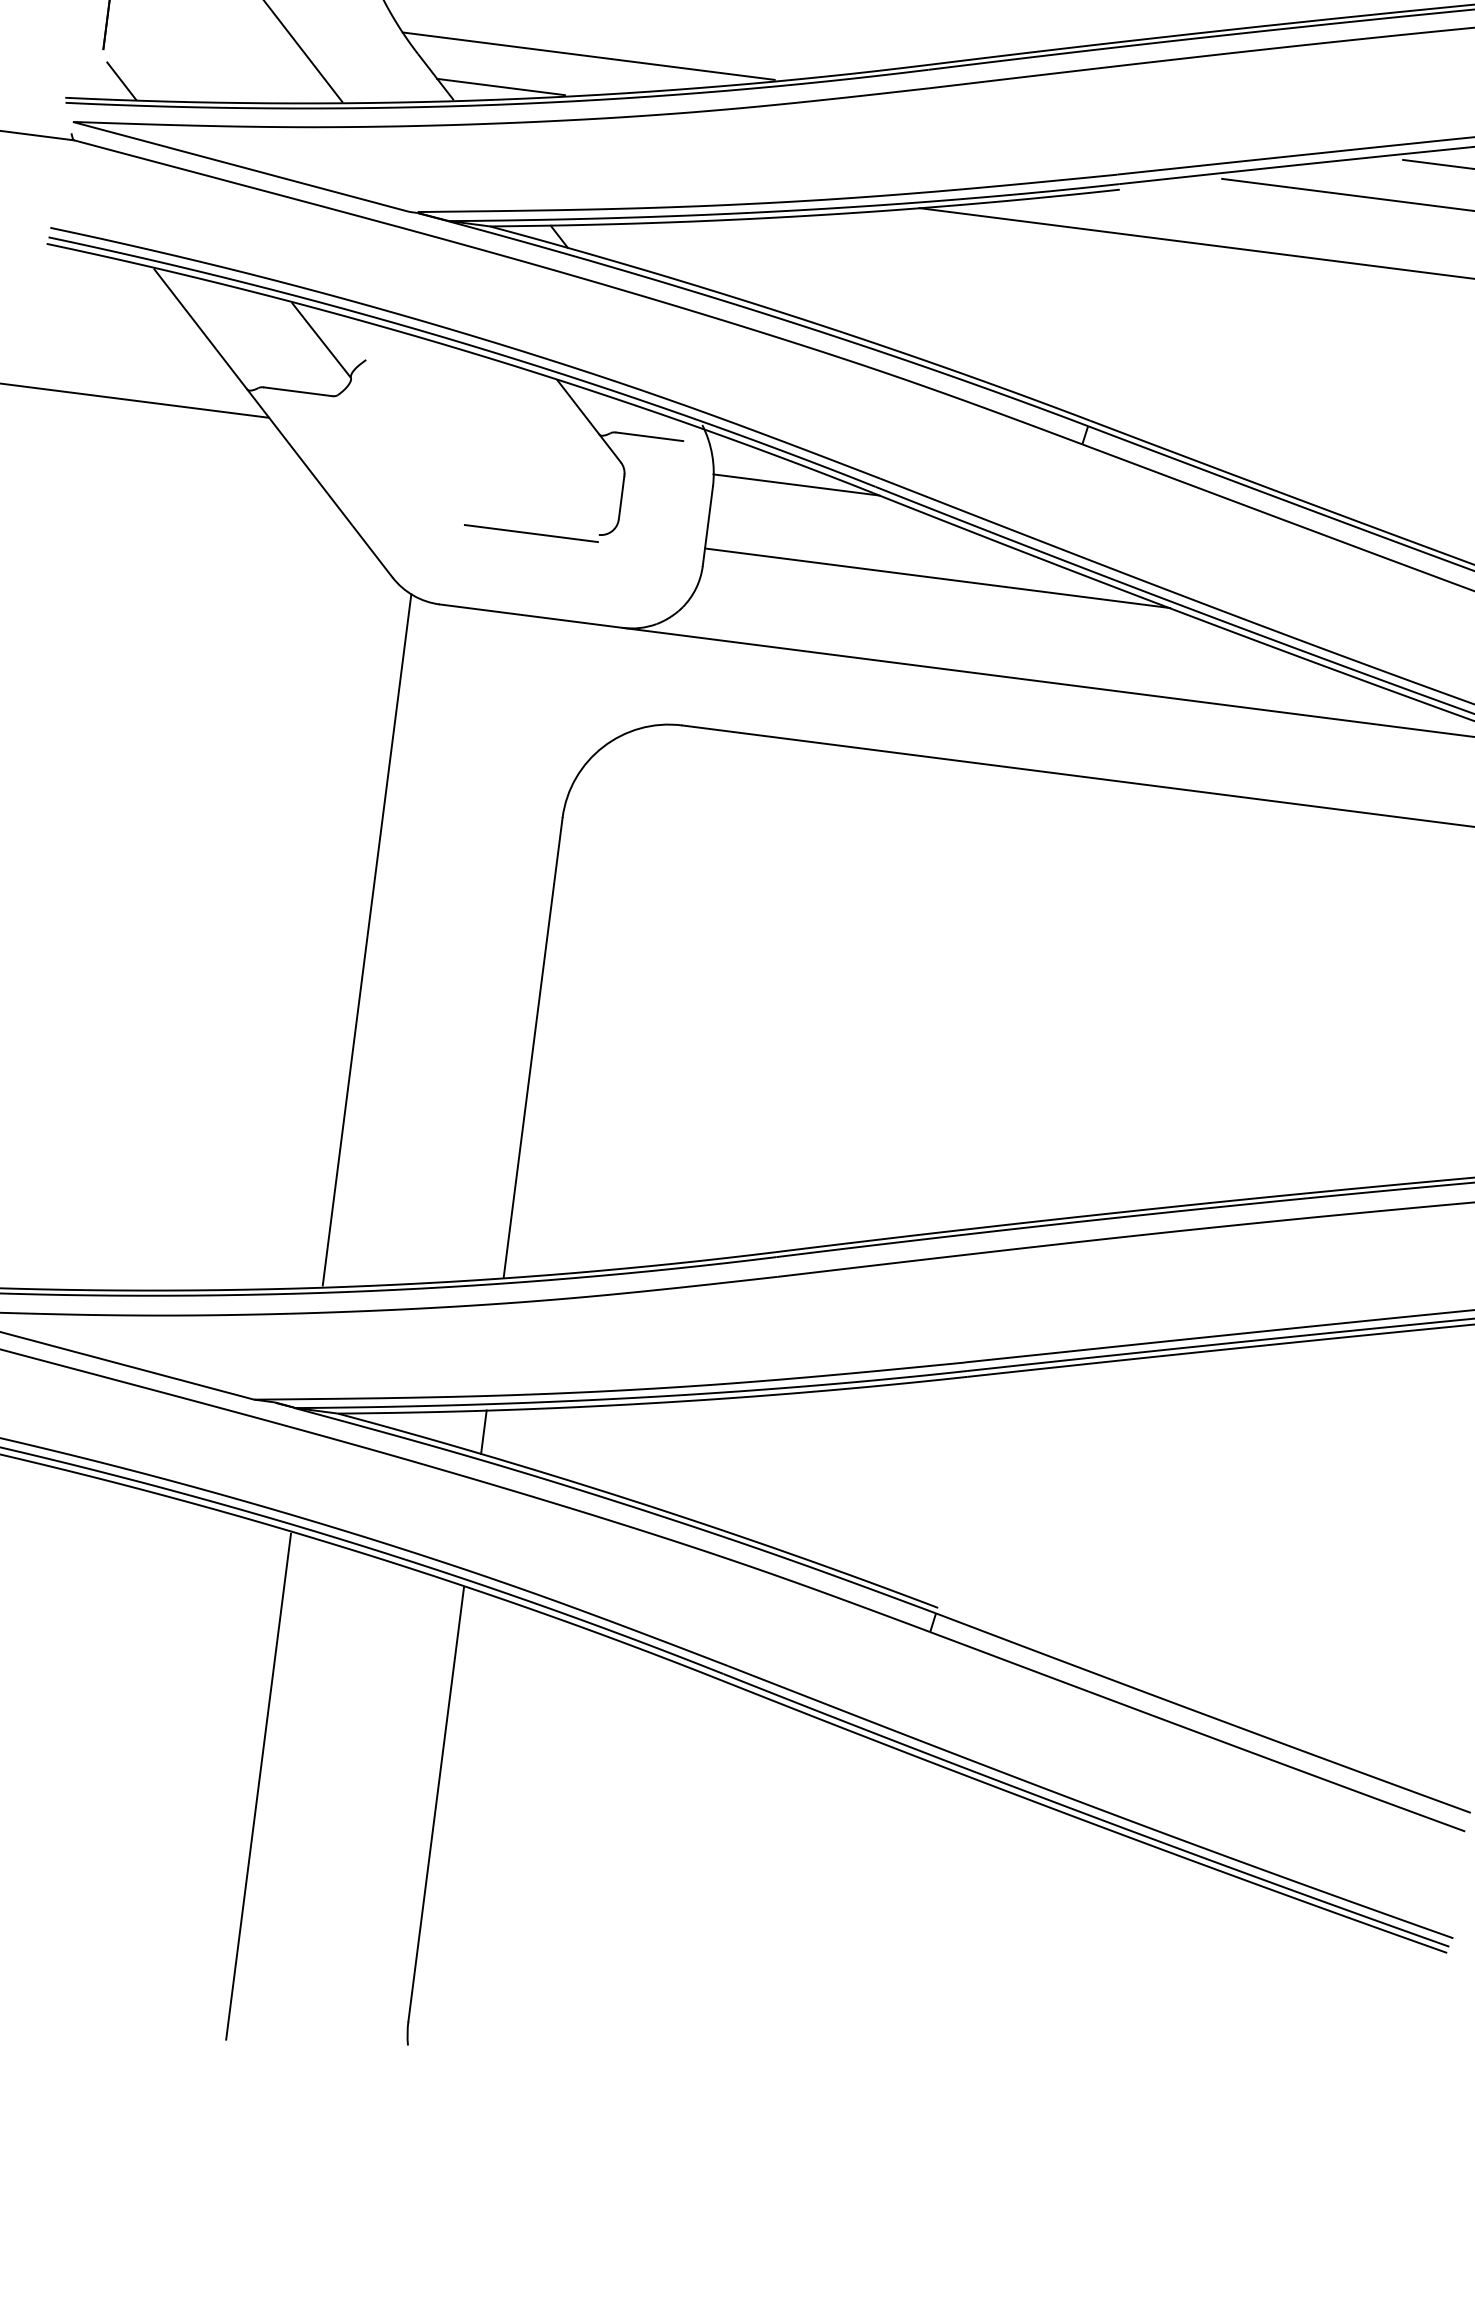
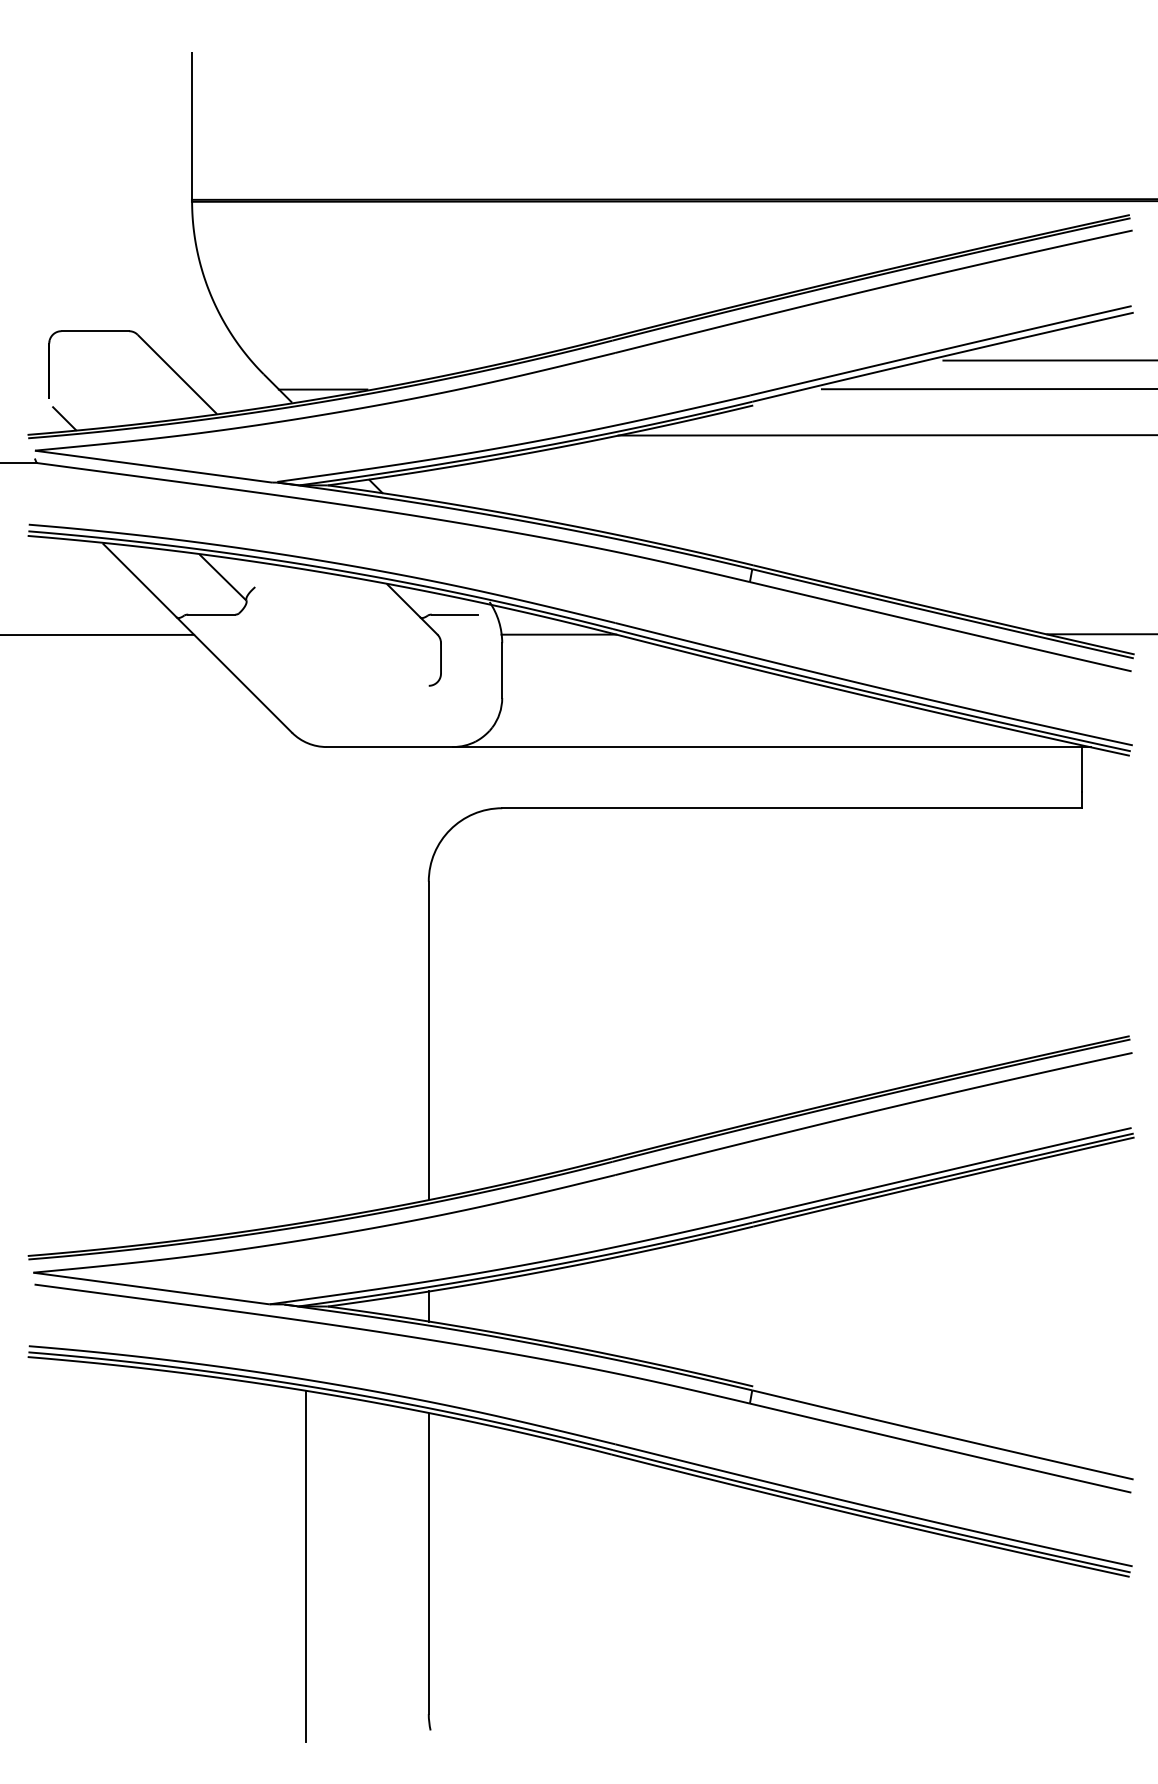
line: (587, 55) -> (379, 360), removed
line: (531, 533) -> (382, 690), removed
line: (936, 577) -> (662, 685), removed
line: (367, 939) -> (306, 981), removed

